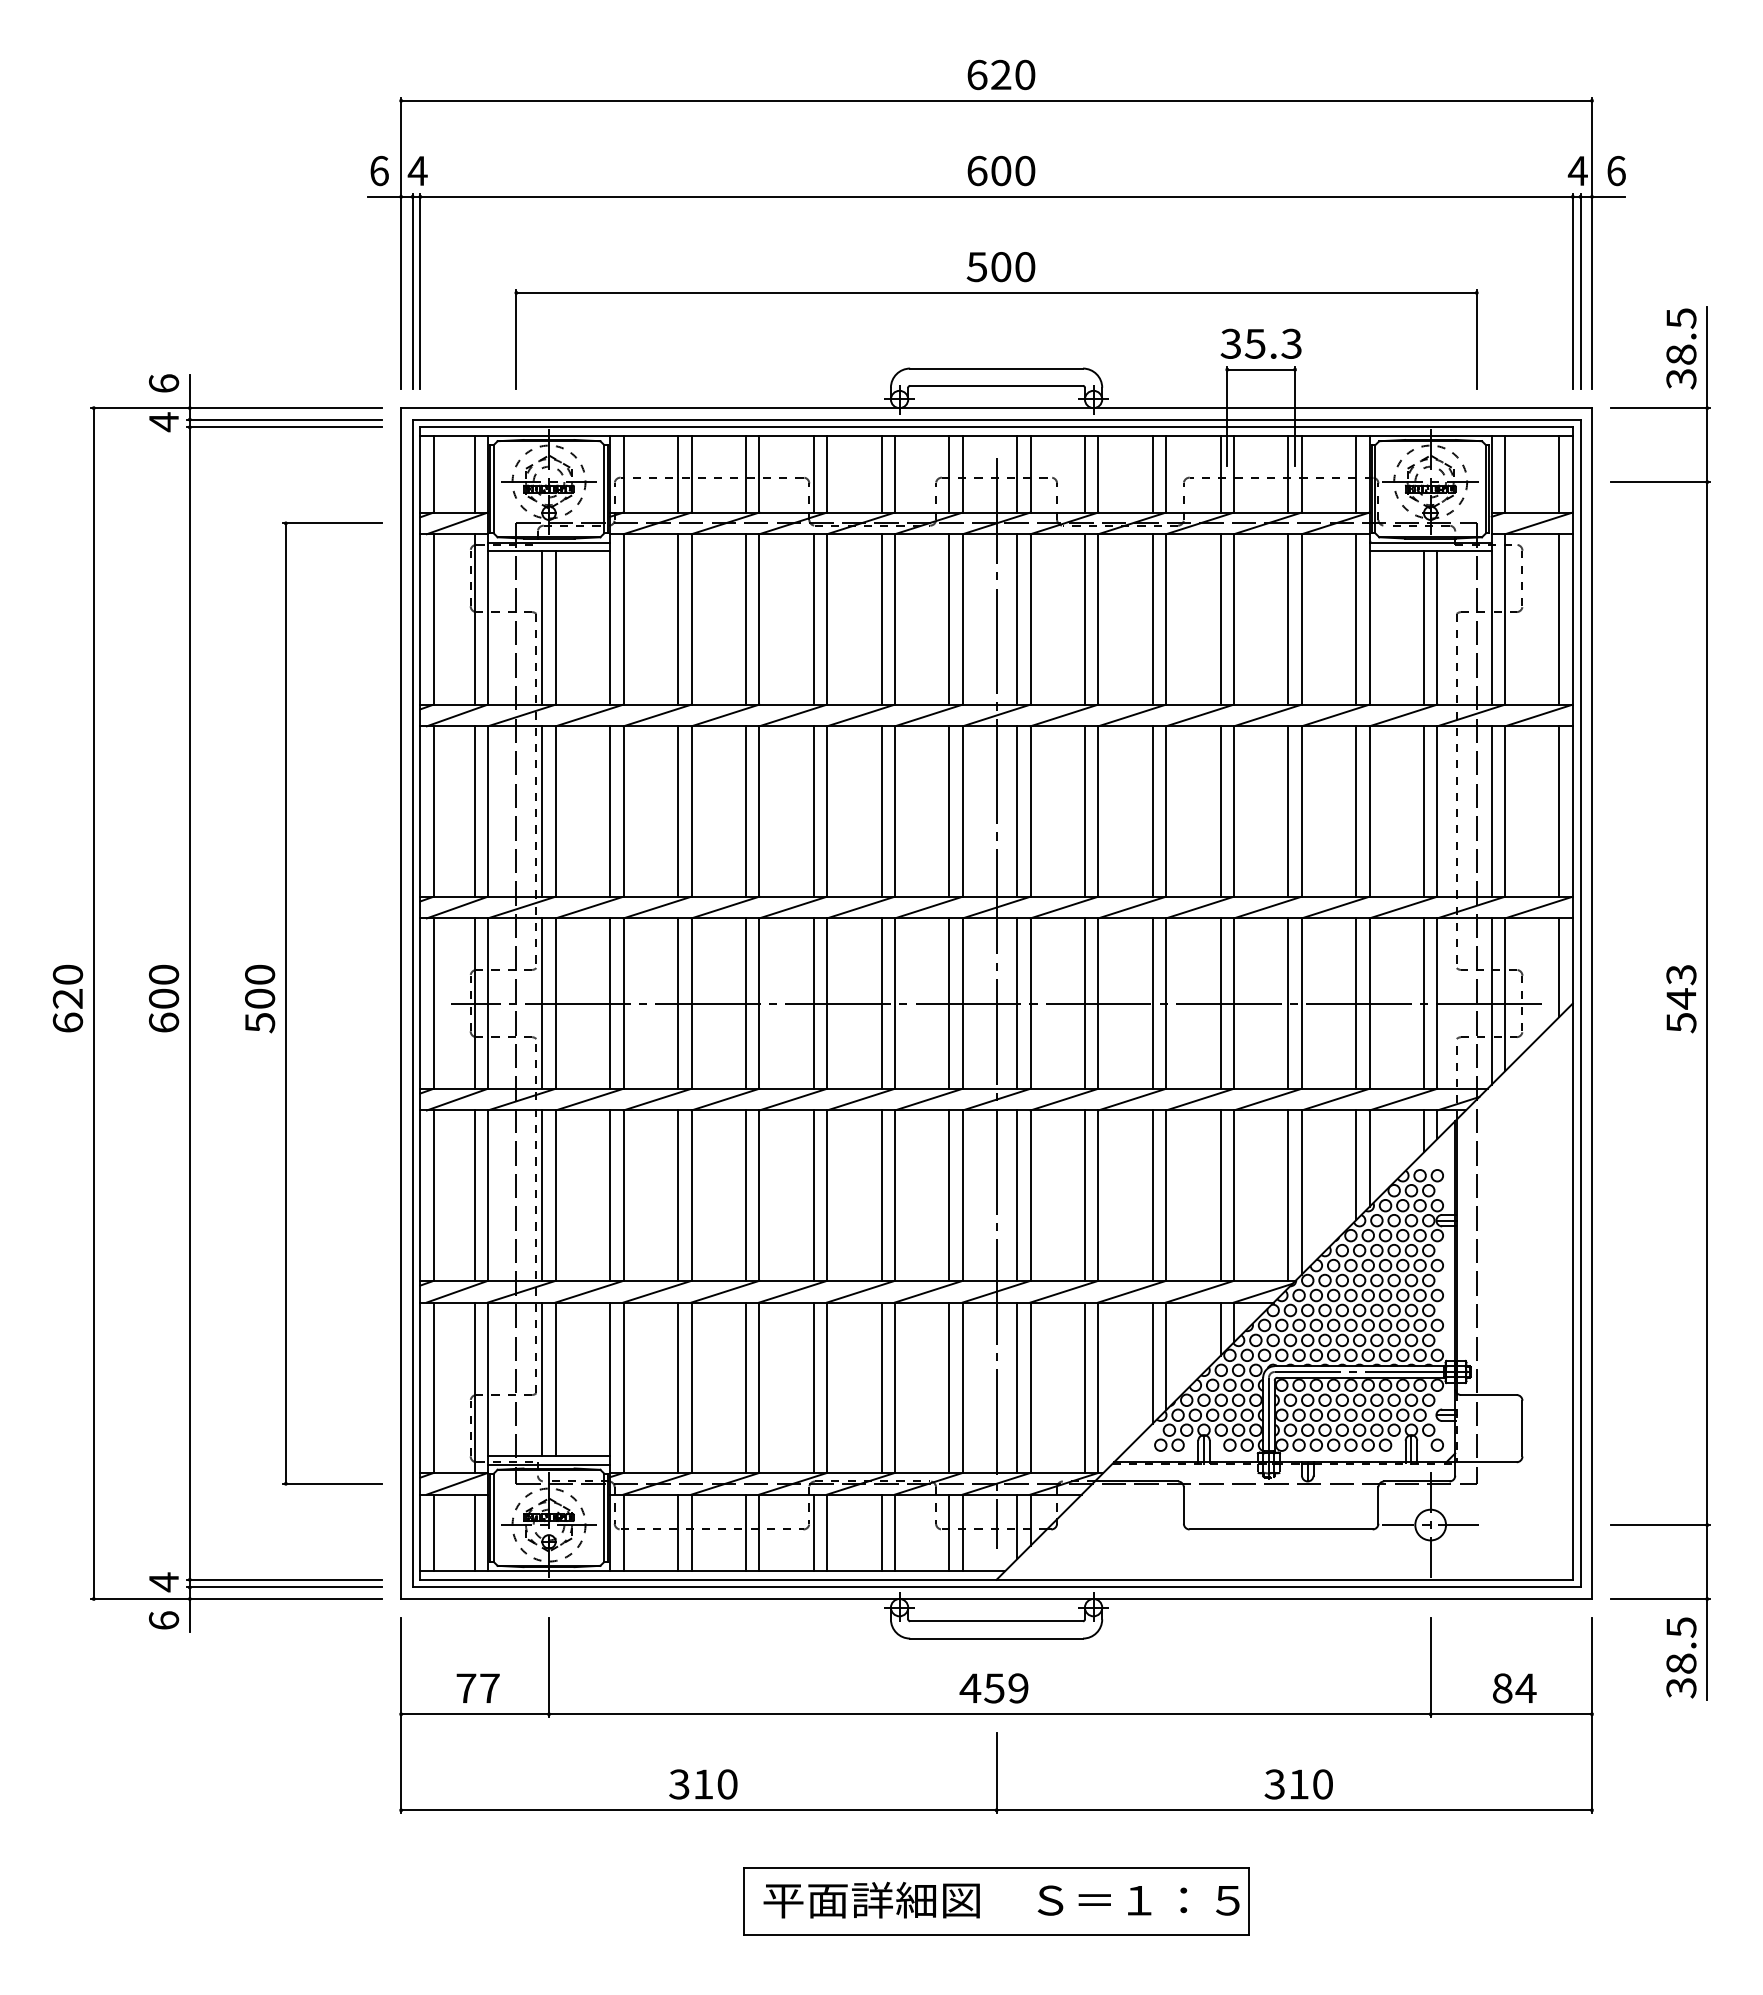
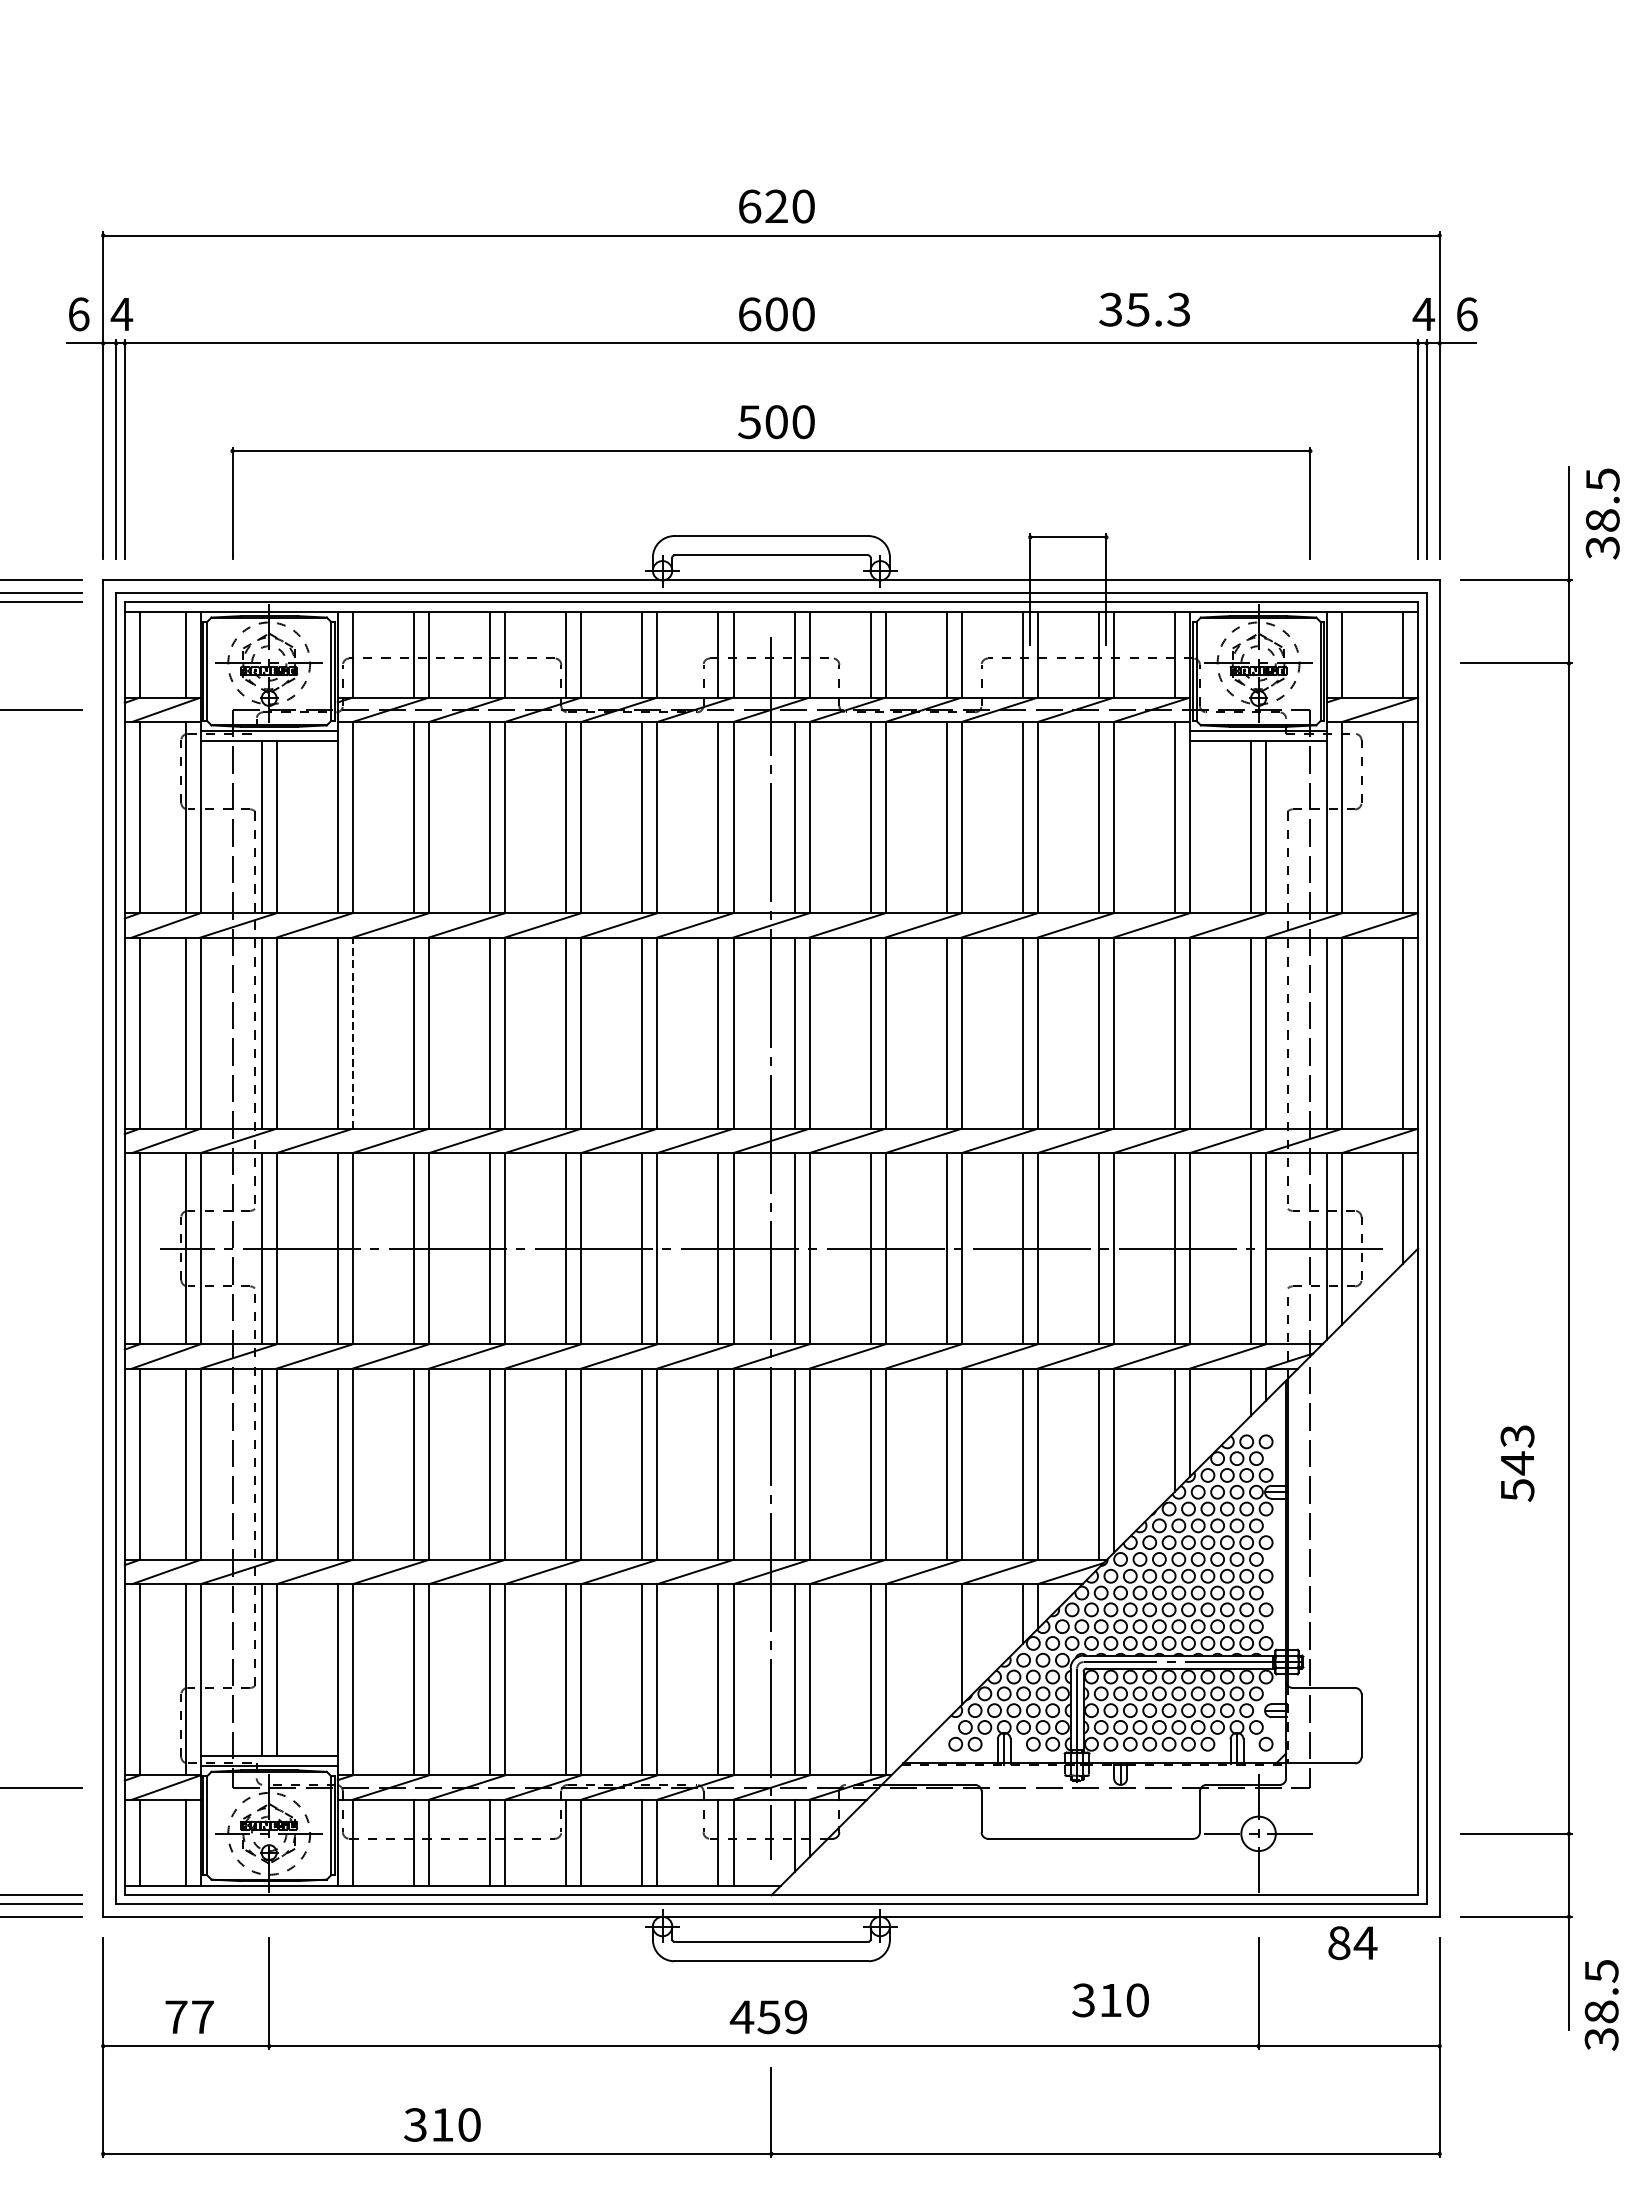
text: (1260, 343) -> (1143, 309), moved
text: (1681, 348) -> (1602, 513), moved
line: (623, 811) -> (352, 1033), solid -> dashed
text: (1681, 999) -> (1517, 1464), moved
line: (1152, 1362) -> (946, 1651), removed
text: (1681, 1657) -> (1601, 2004), moved
text: (1514, 1688) -> (1352, 1943), moved
text: (1298, 1784) -> (1110, 2000), moved

